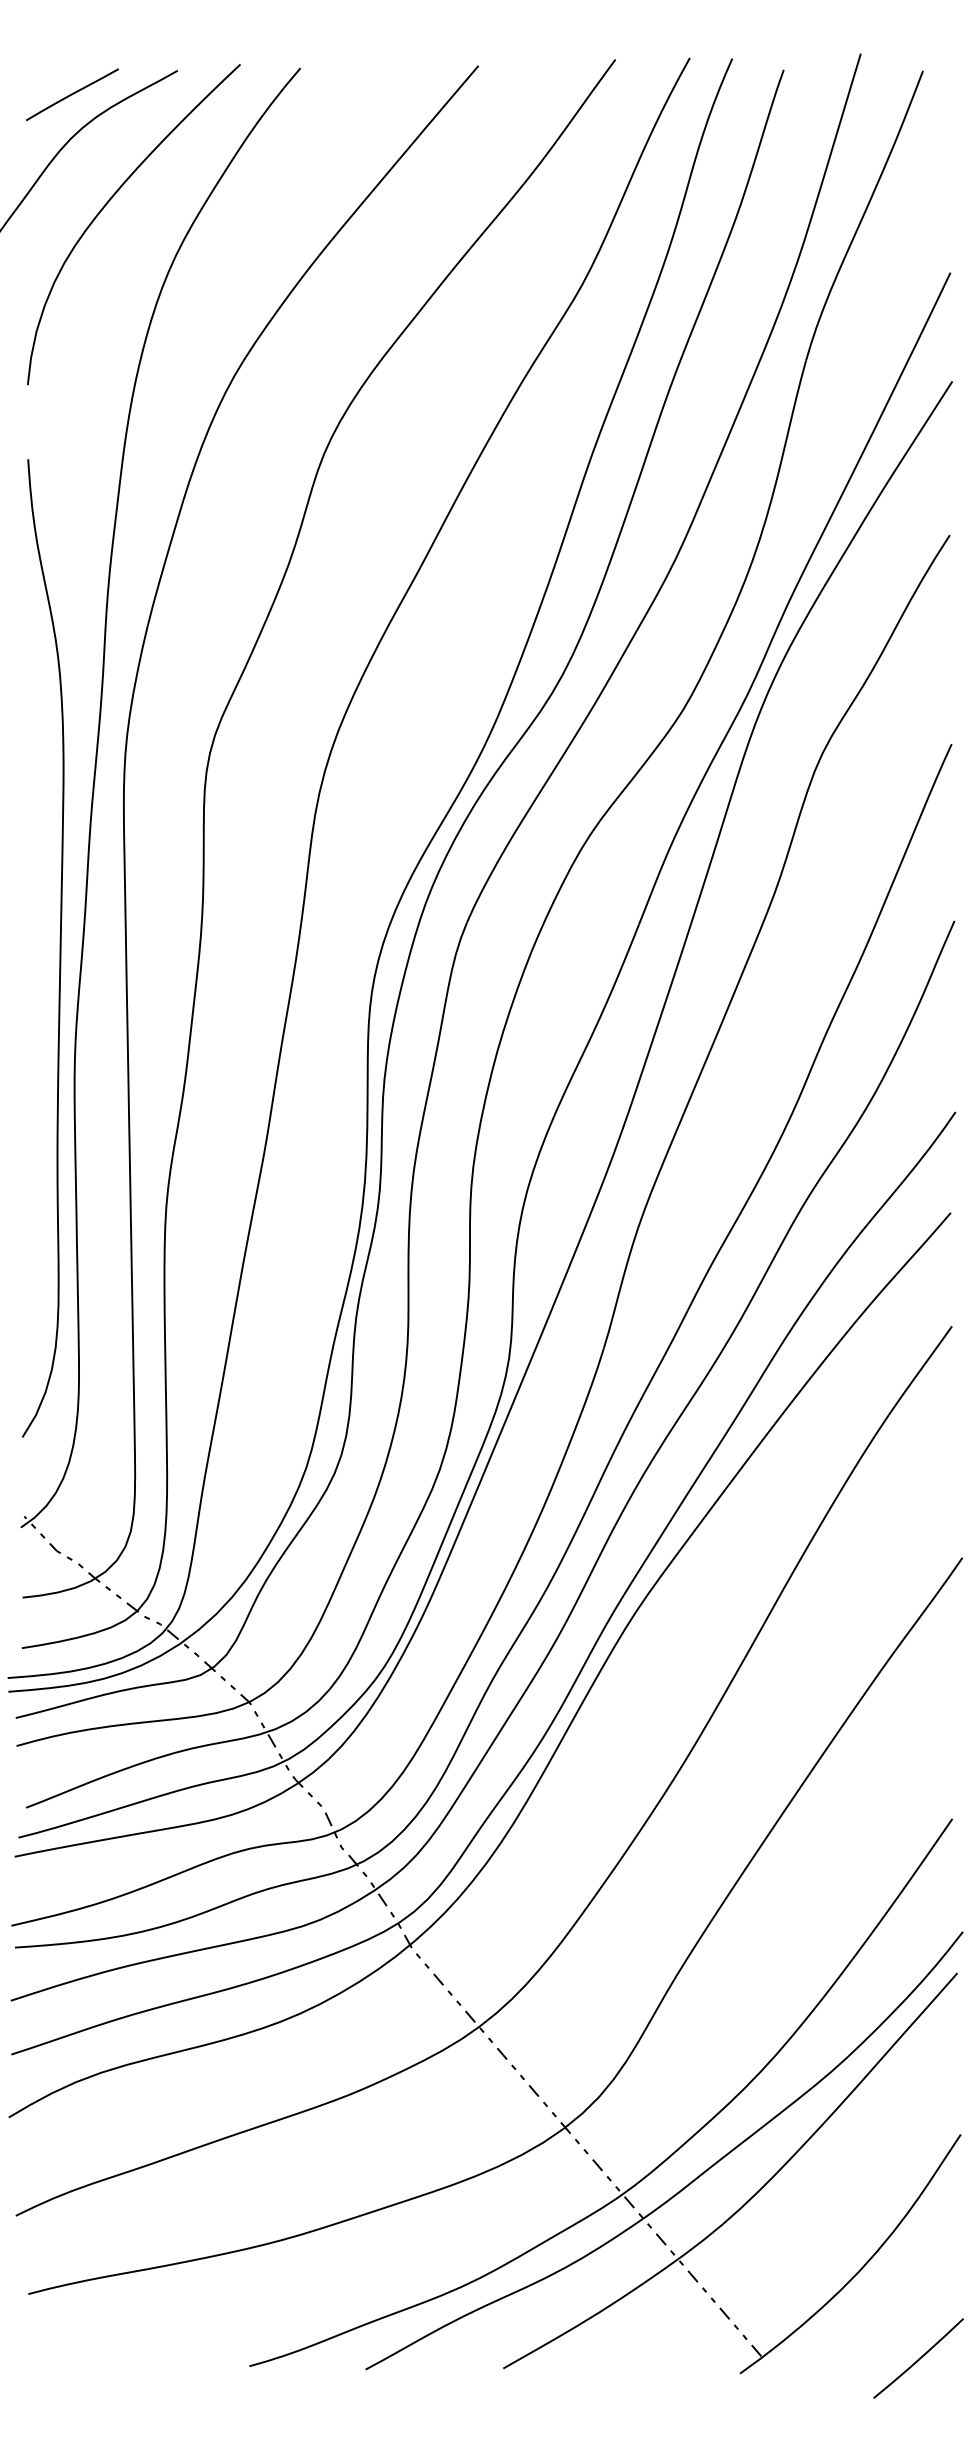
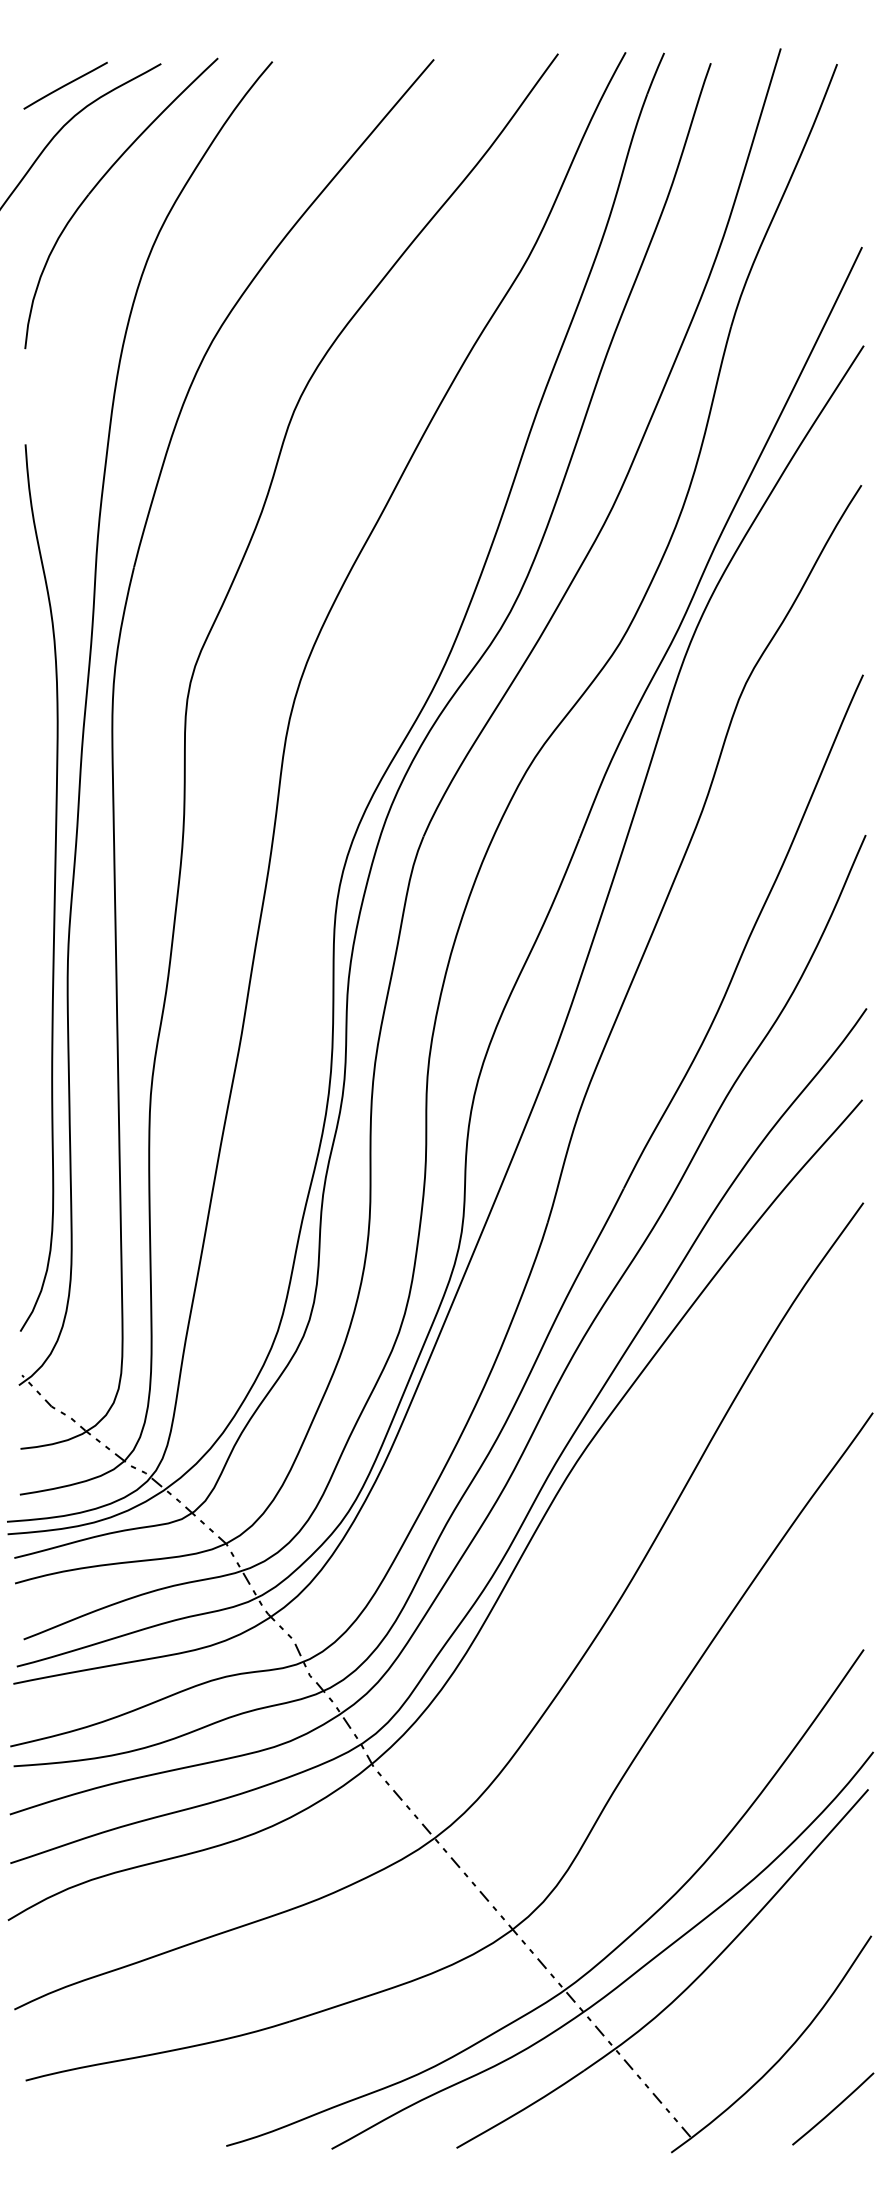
curve: (60, 947) -> (54, 887), moved
curve: (918, 2357) -> (833, 2108), moved

